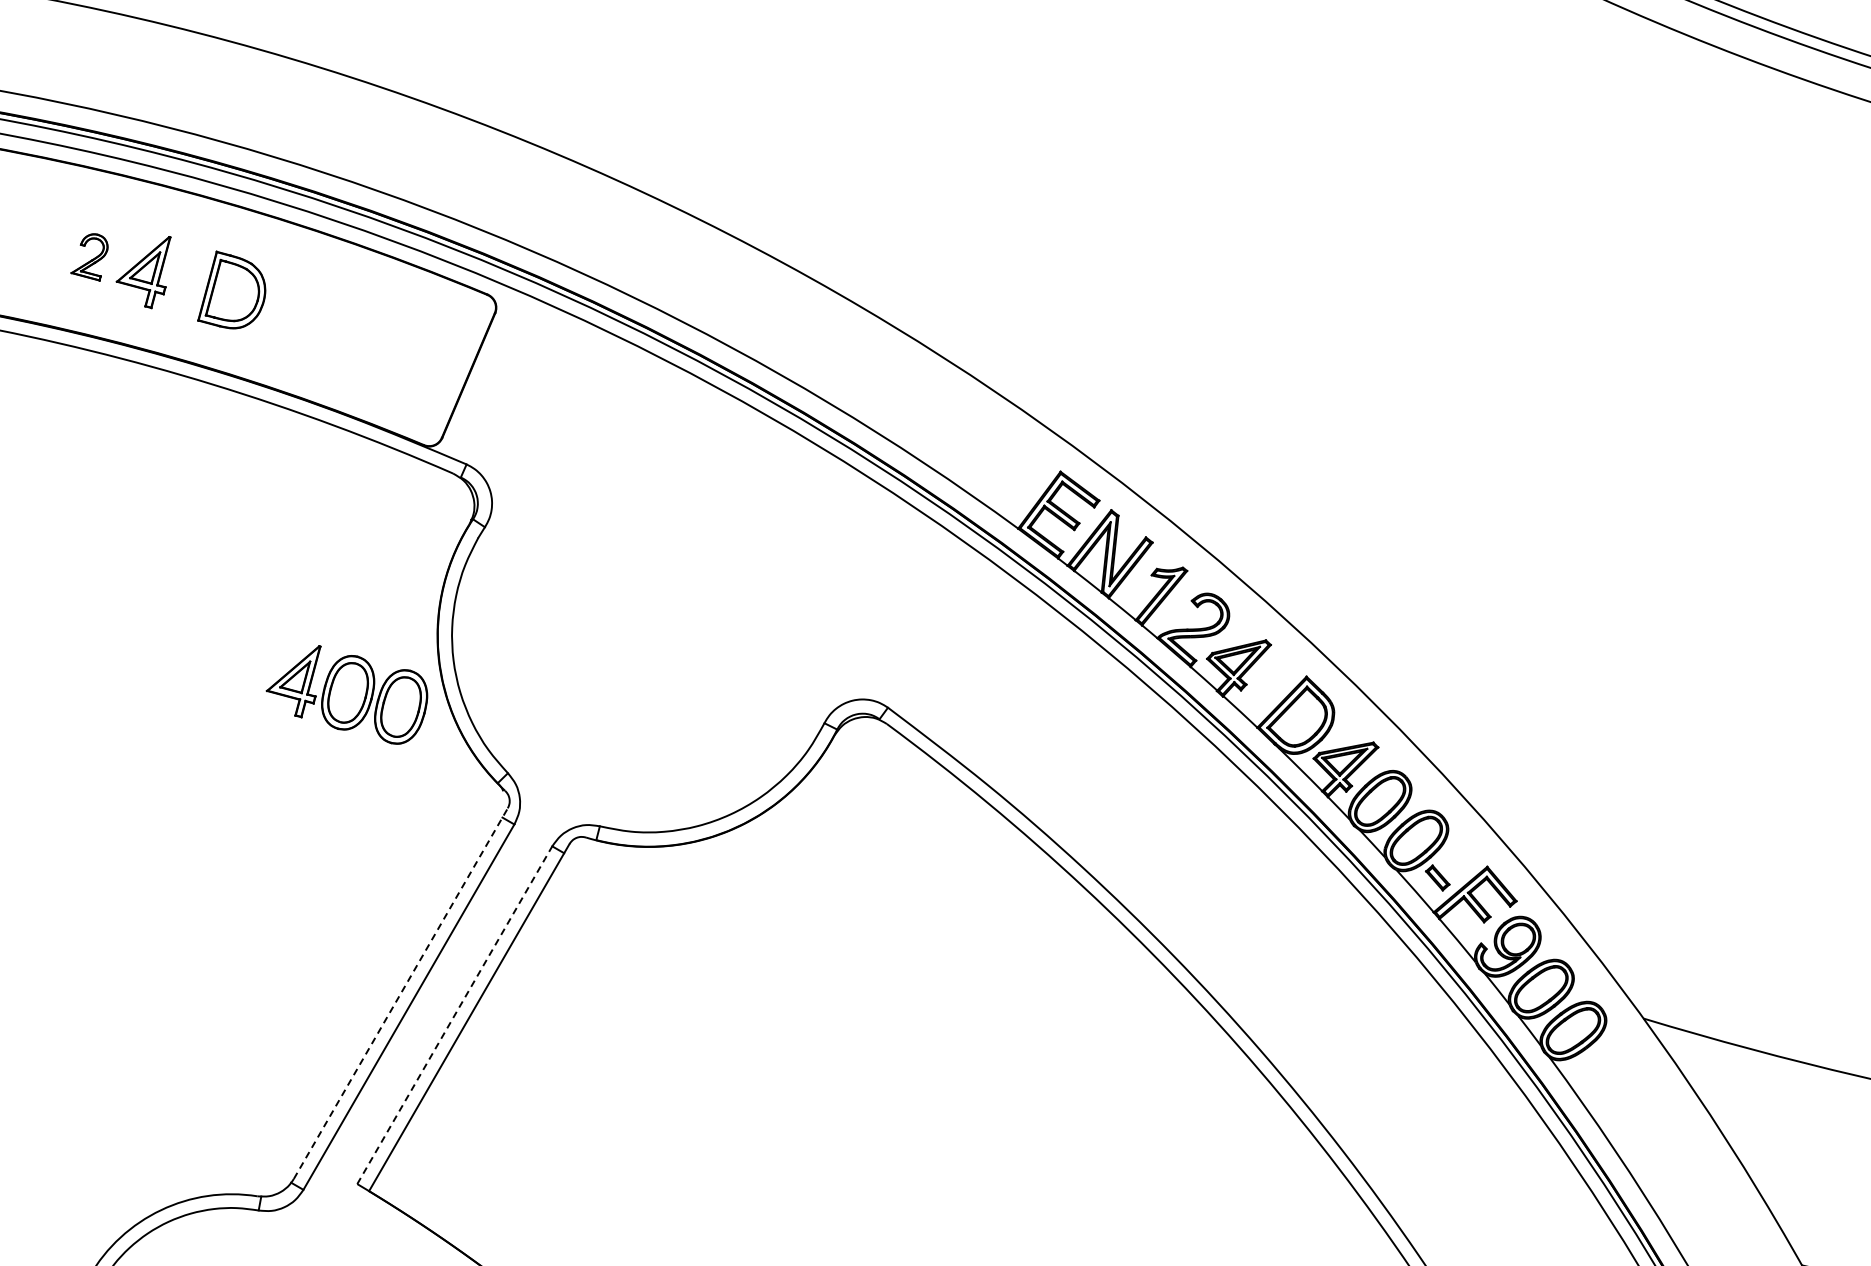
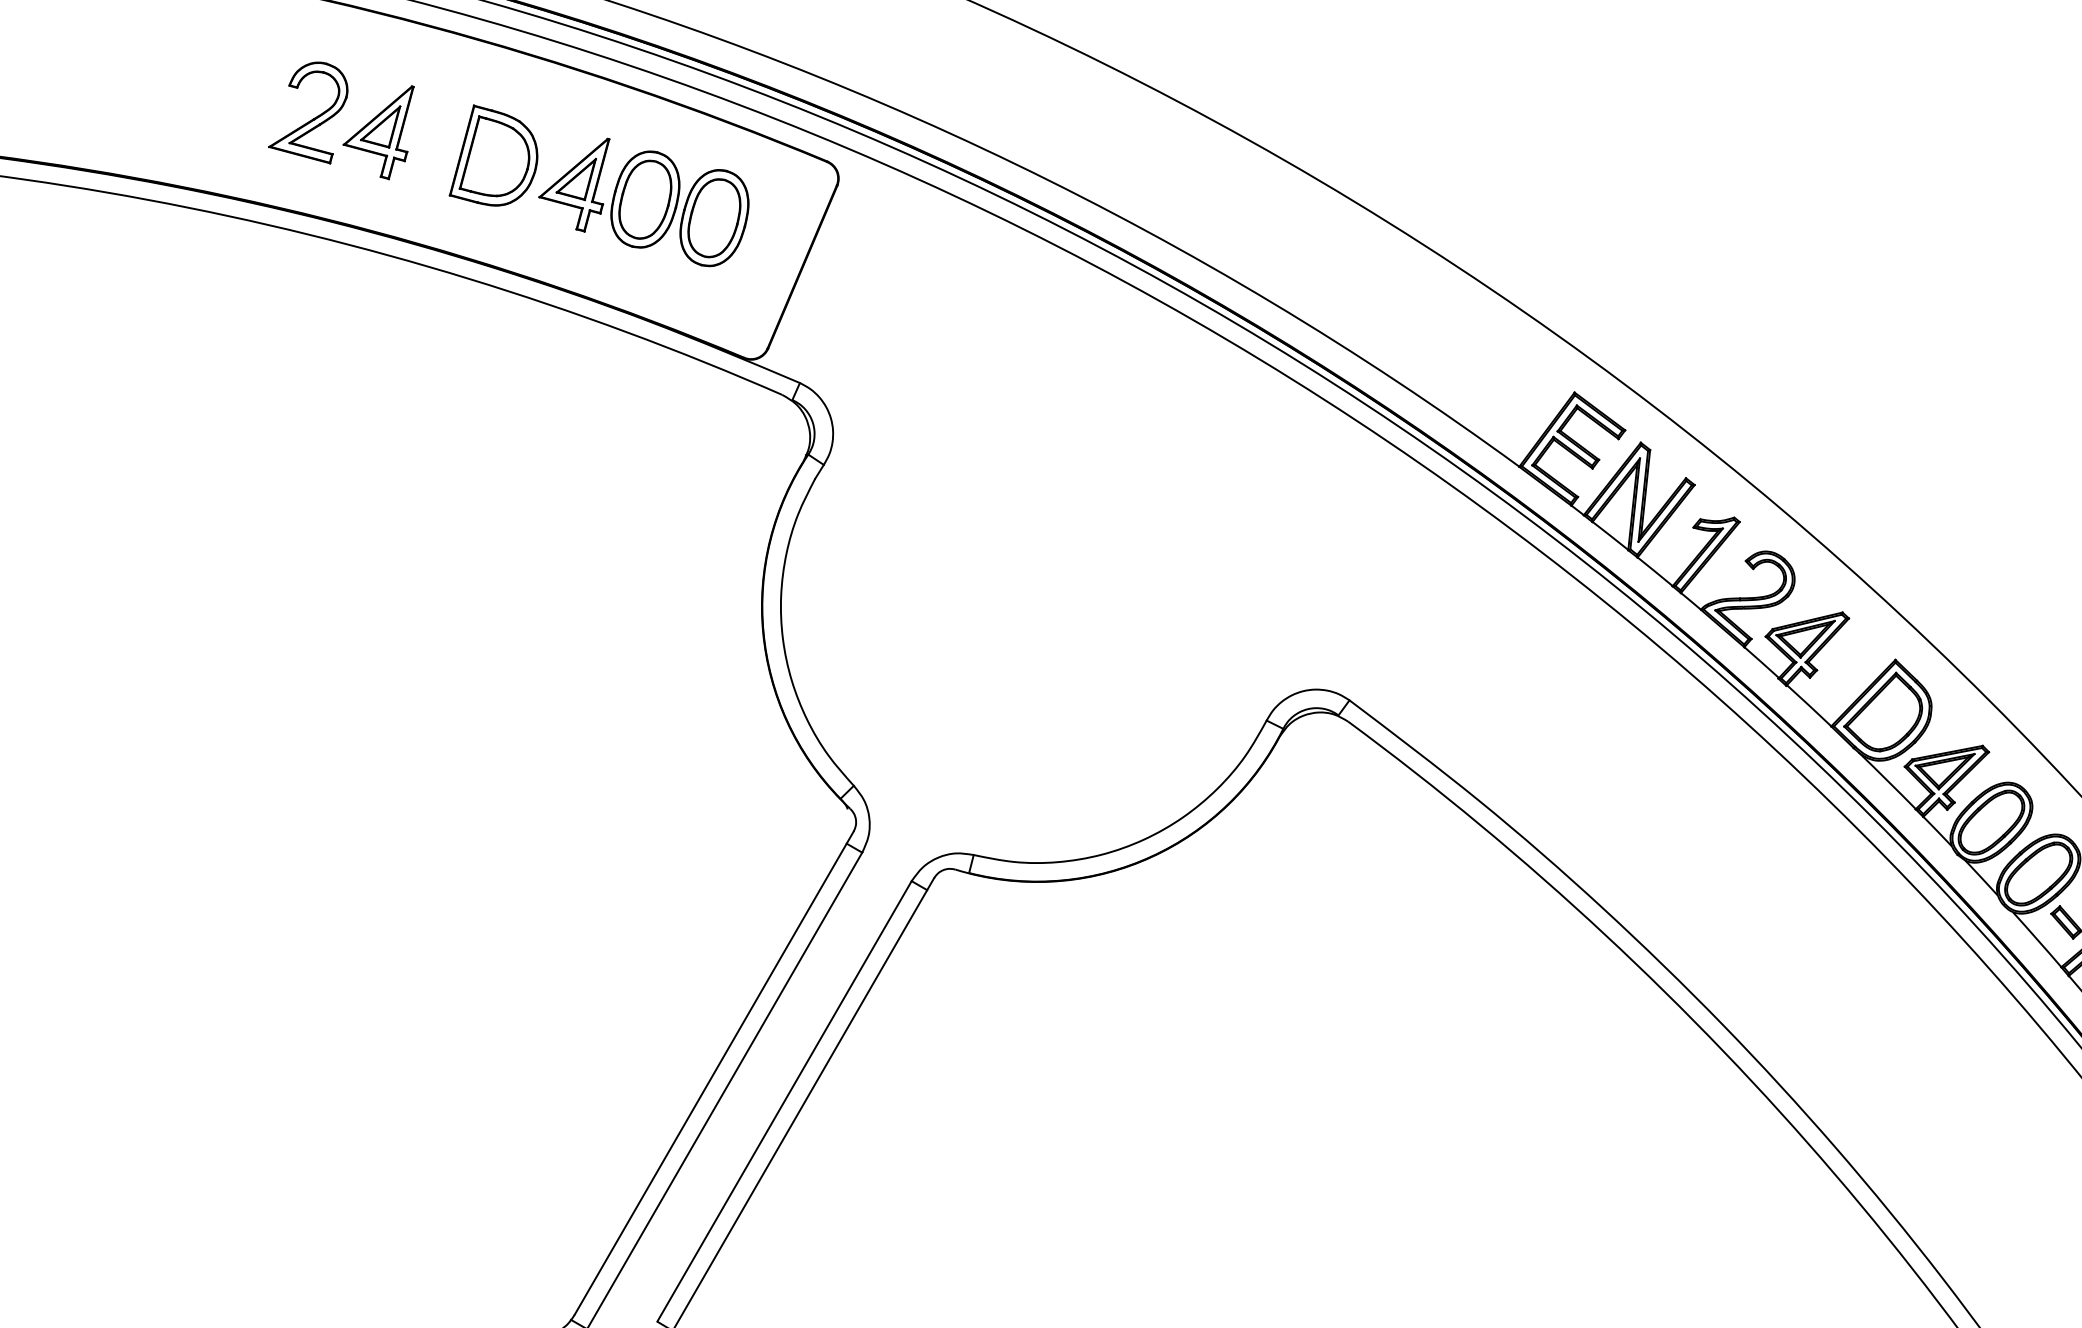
part: (89, 257) -> (308, 113), size x1.67
part: (346, 694) -> (643, 201), moved
line: (400, 993) -> (713, 1073), dashed -> solid
line: (454, 1015) -> (784, 1101), dashed -> solid

